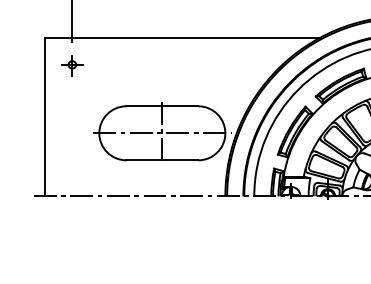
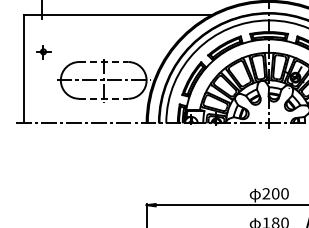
part: (72, 65) -> (43, 52), moved
line: (162, 106) -> (103, 62), solid -> dashed
line: (162, 159) -> (103, 98), solid -> dashed

